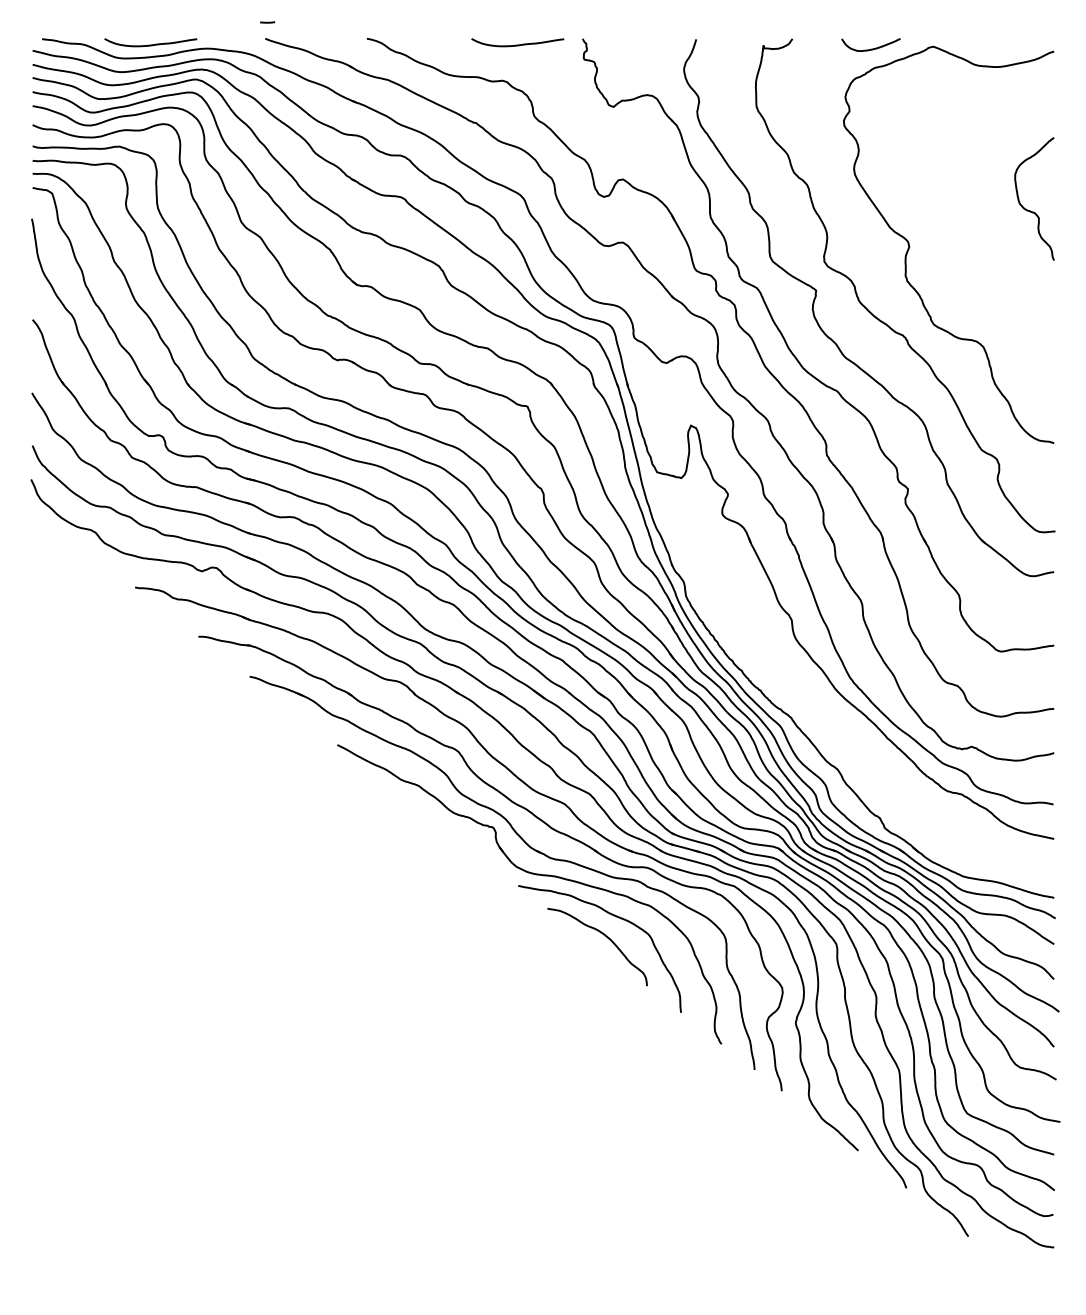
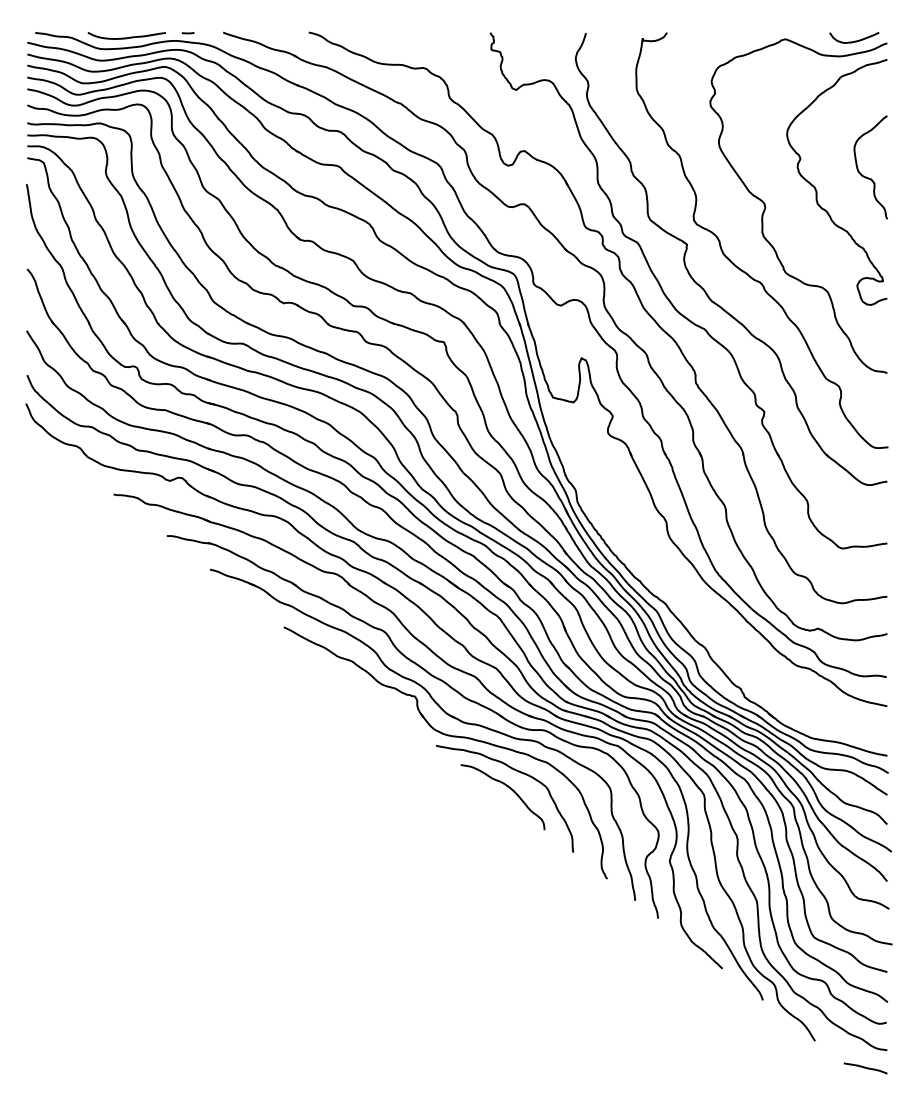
line: (267, 22) -> (188, 33), moved
curve: (517, 44) -> (435, 37), removed
curve: (871, 48) -> (854, 40), moved
curve: (970, 225) -> (816, 189), added
curve: (1028, 1269) -> (865, 1068), added

